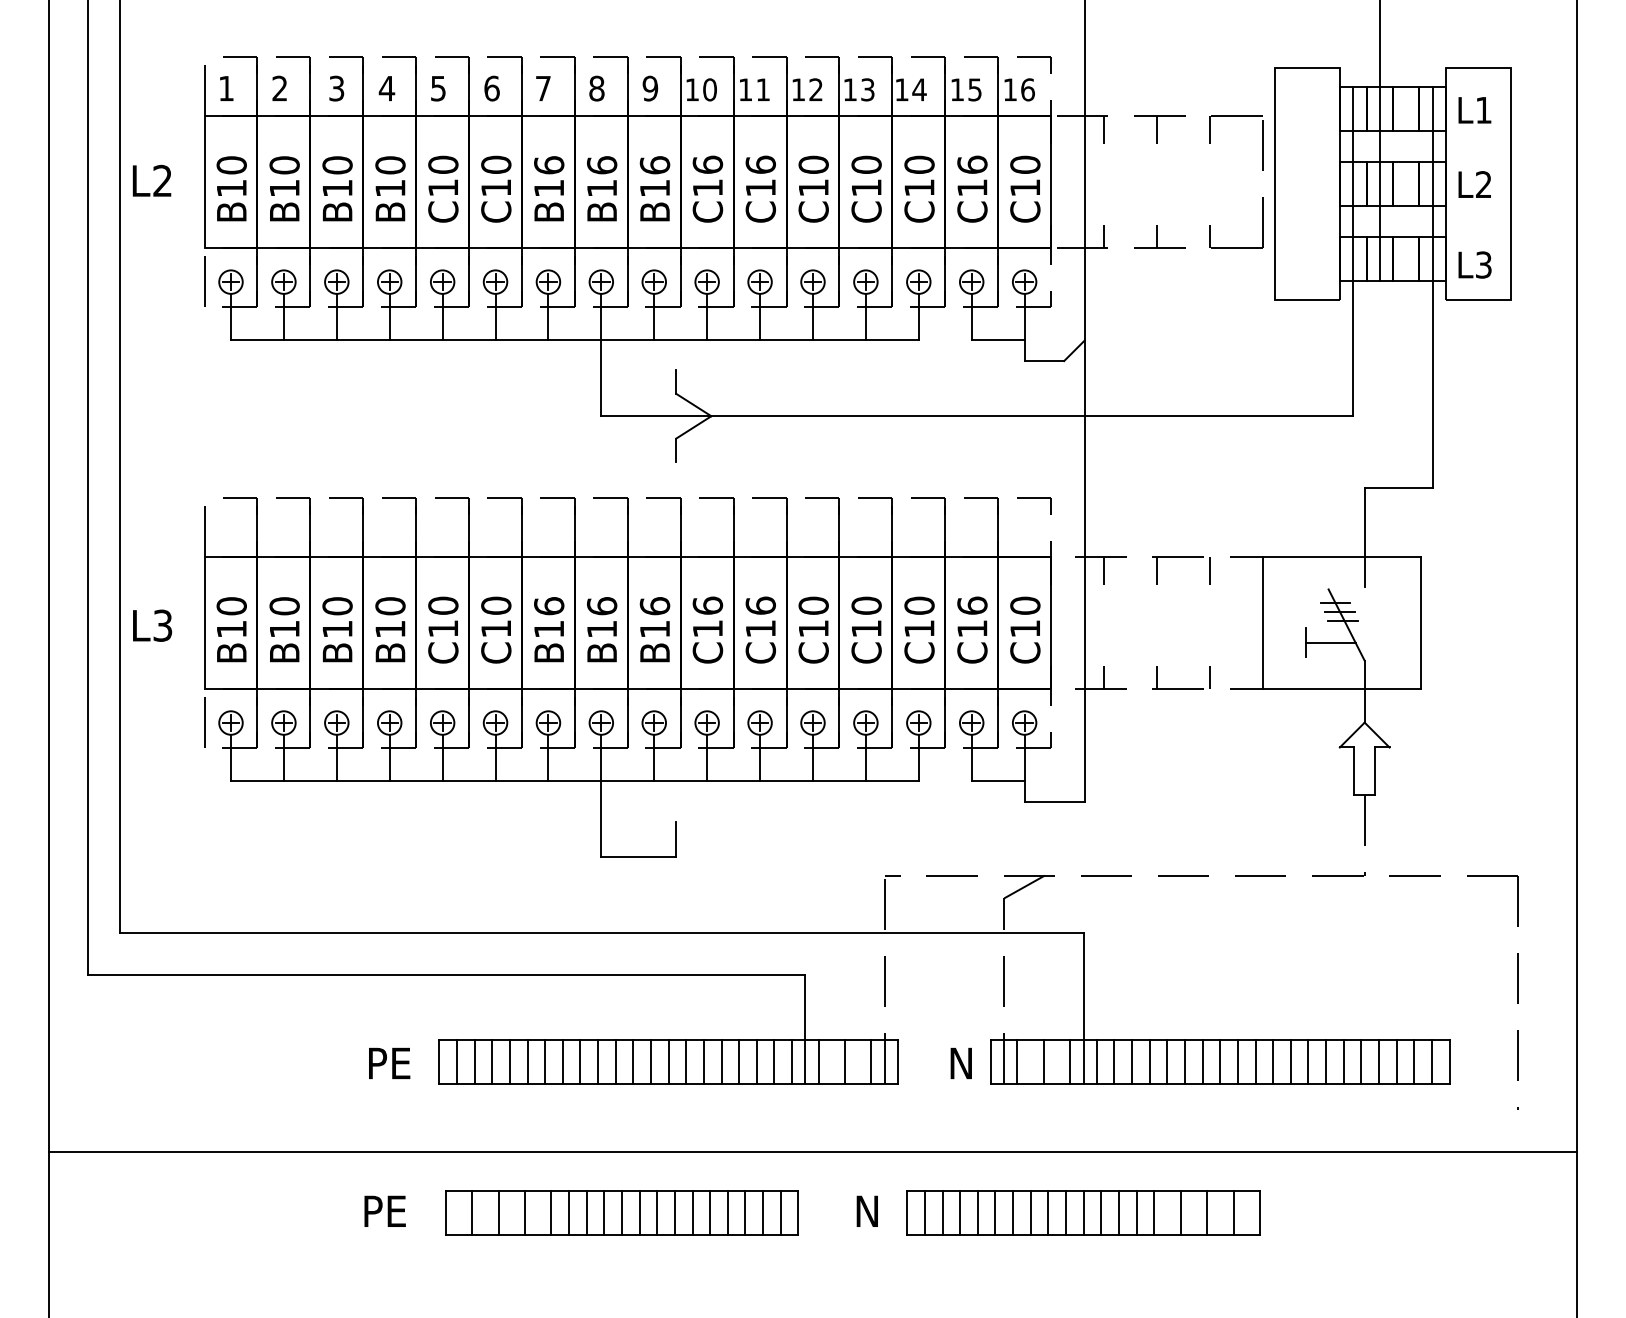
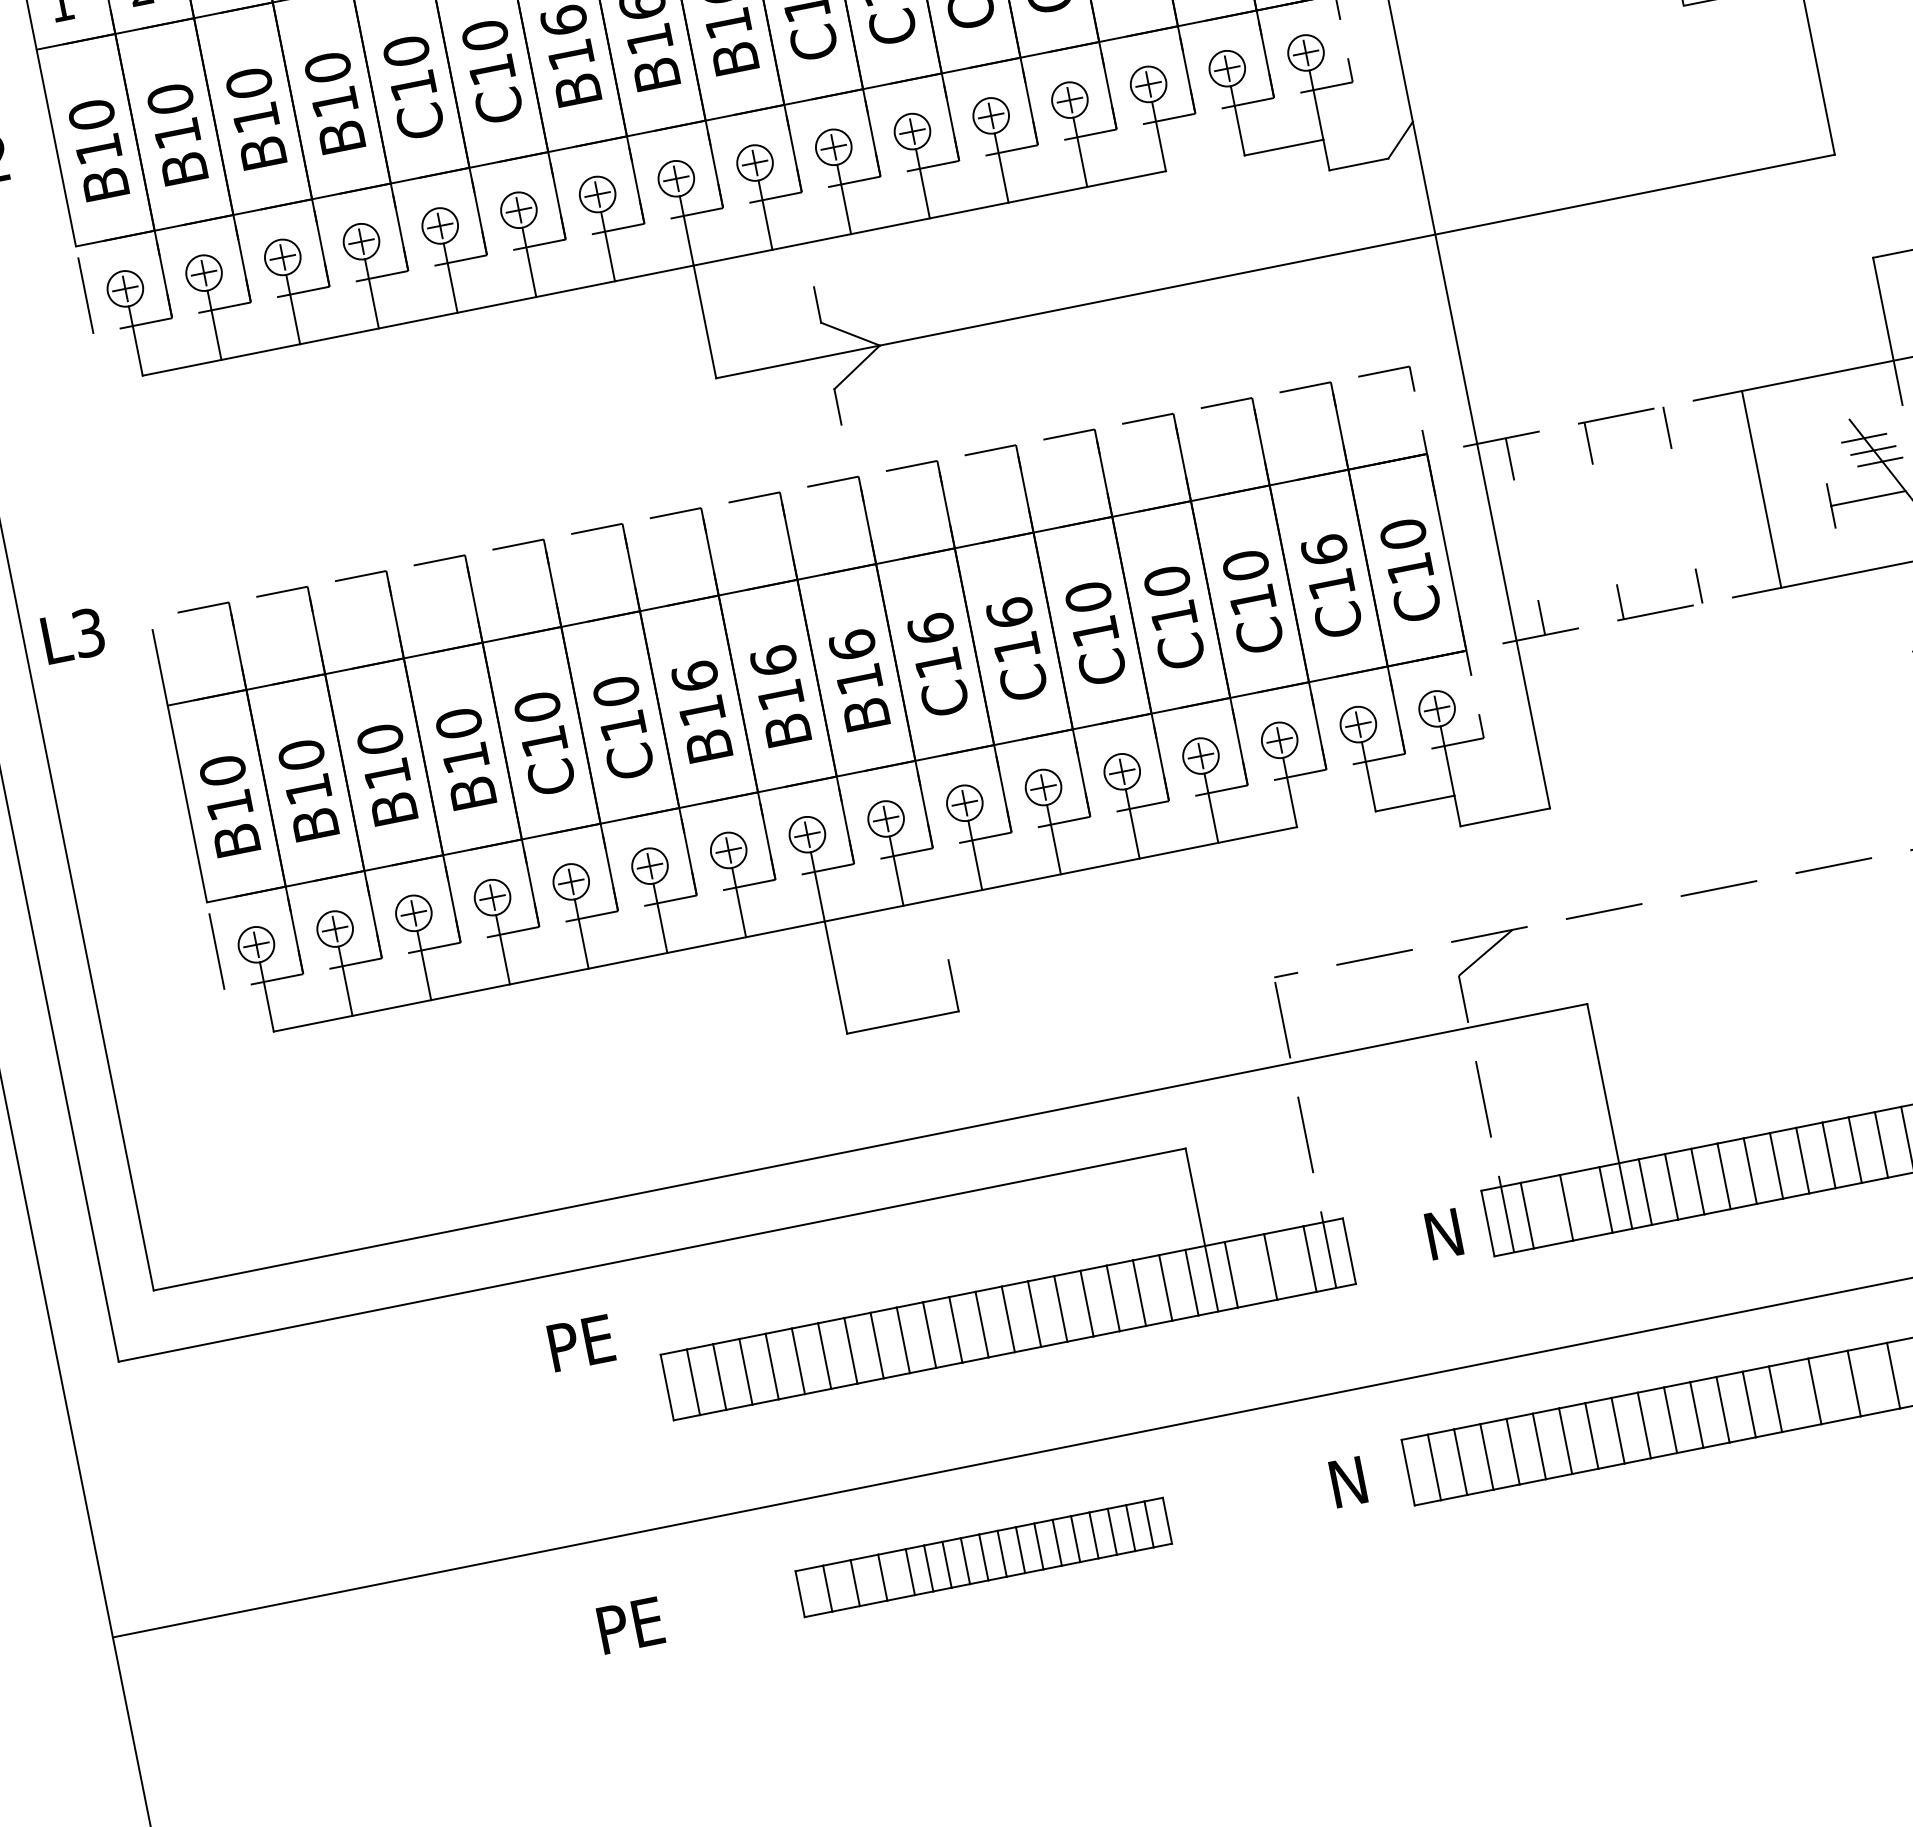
text: (152, 625) -> (73, 635), moved
text: (389, 1062) -> (580, 1341), moved
part: (621, 1212) -> (982, 1556), size x0.7

